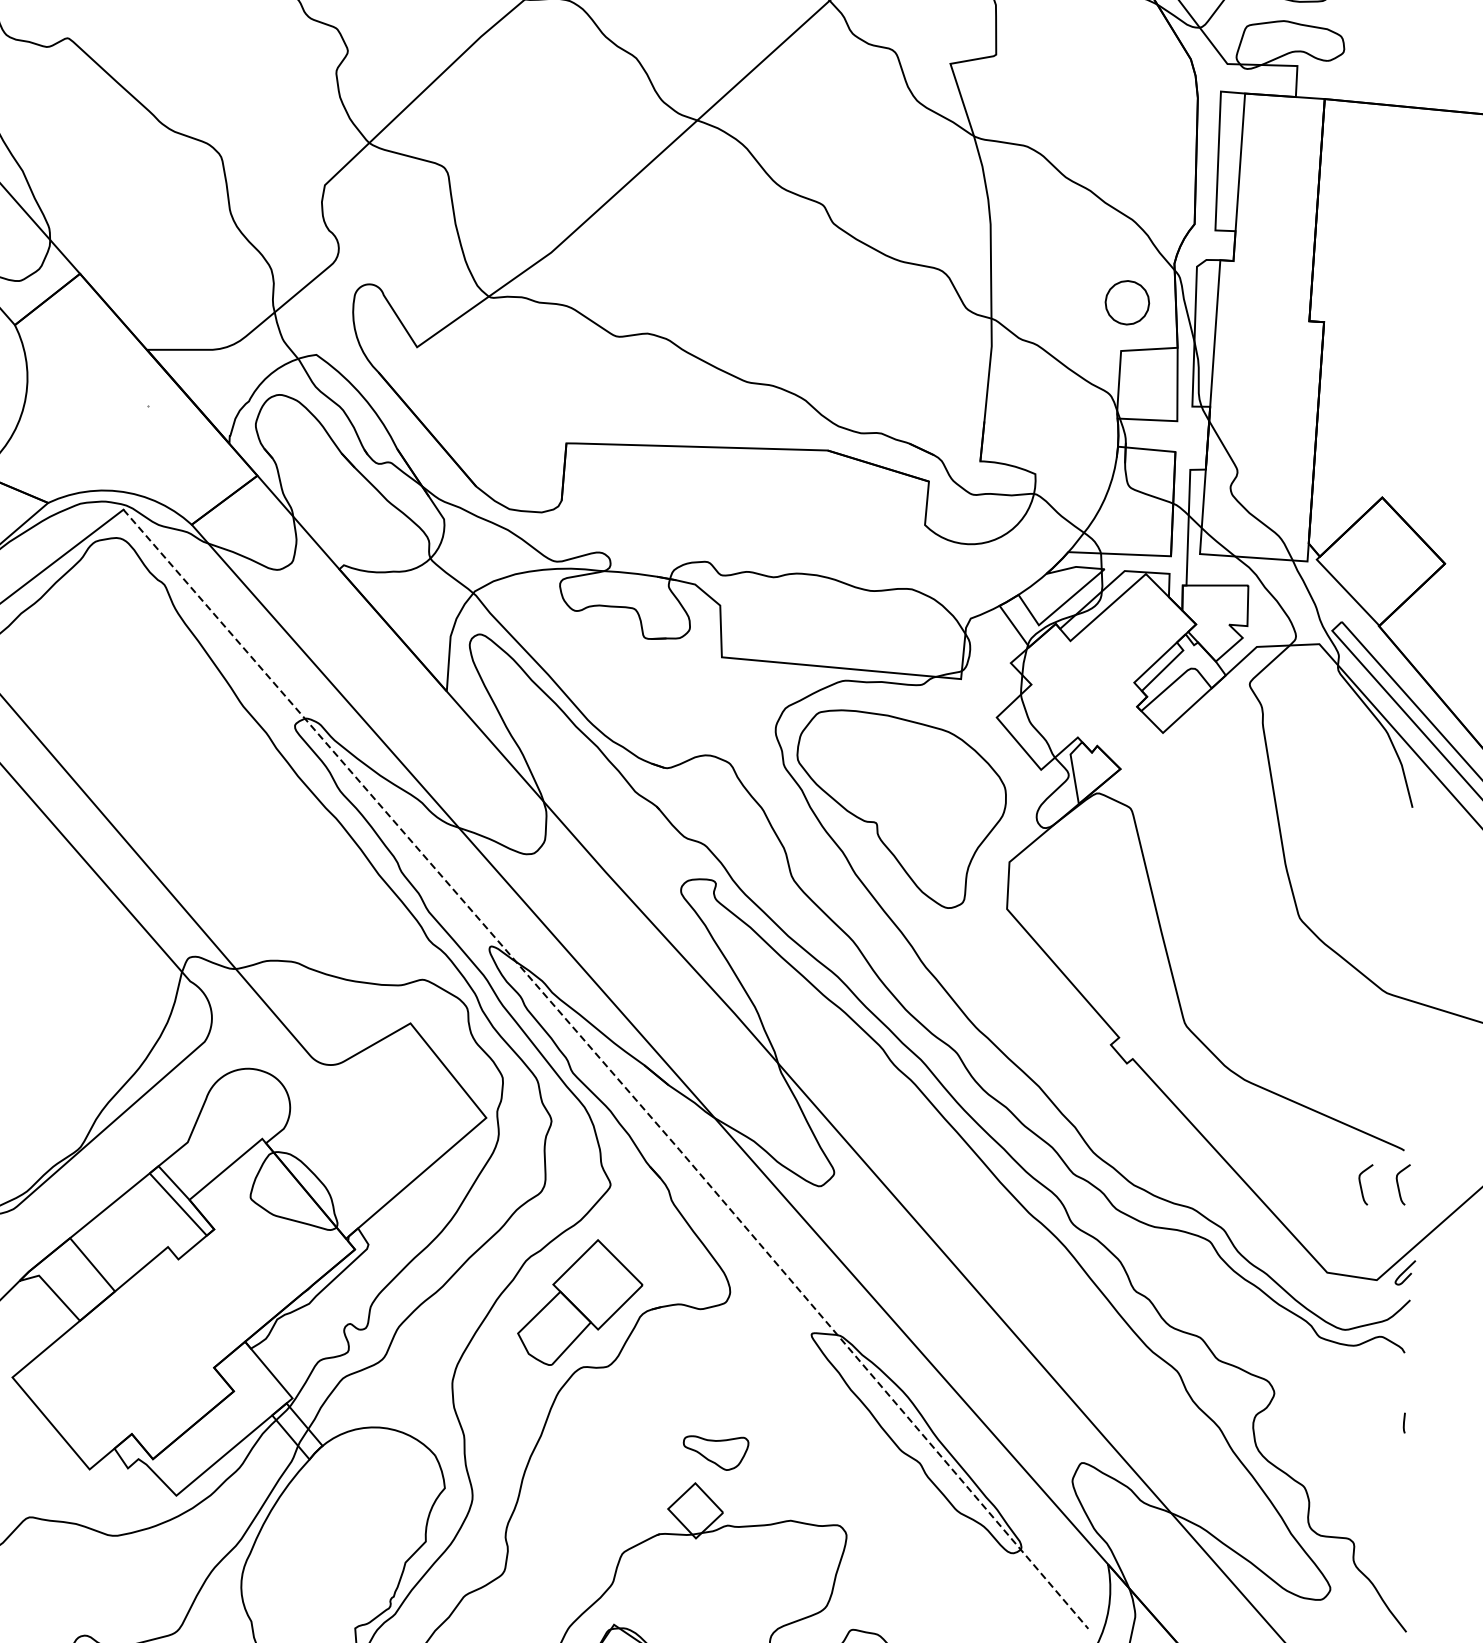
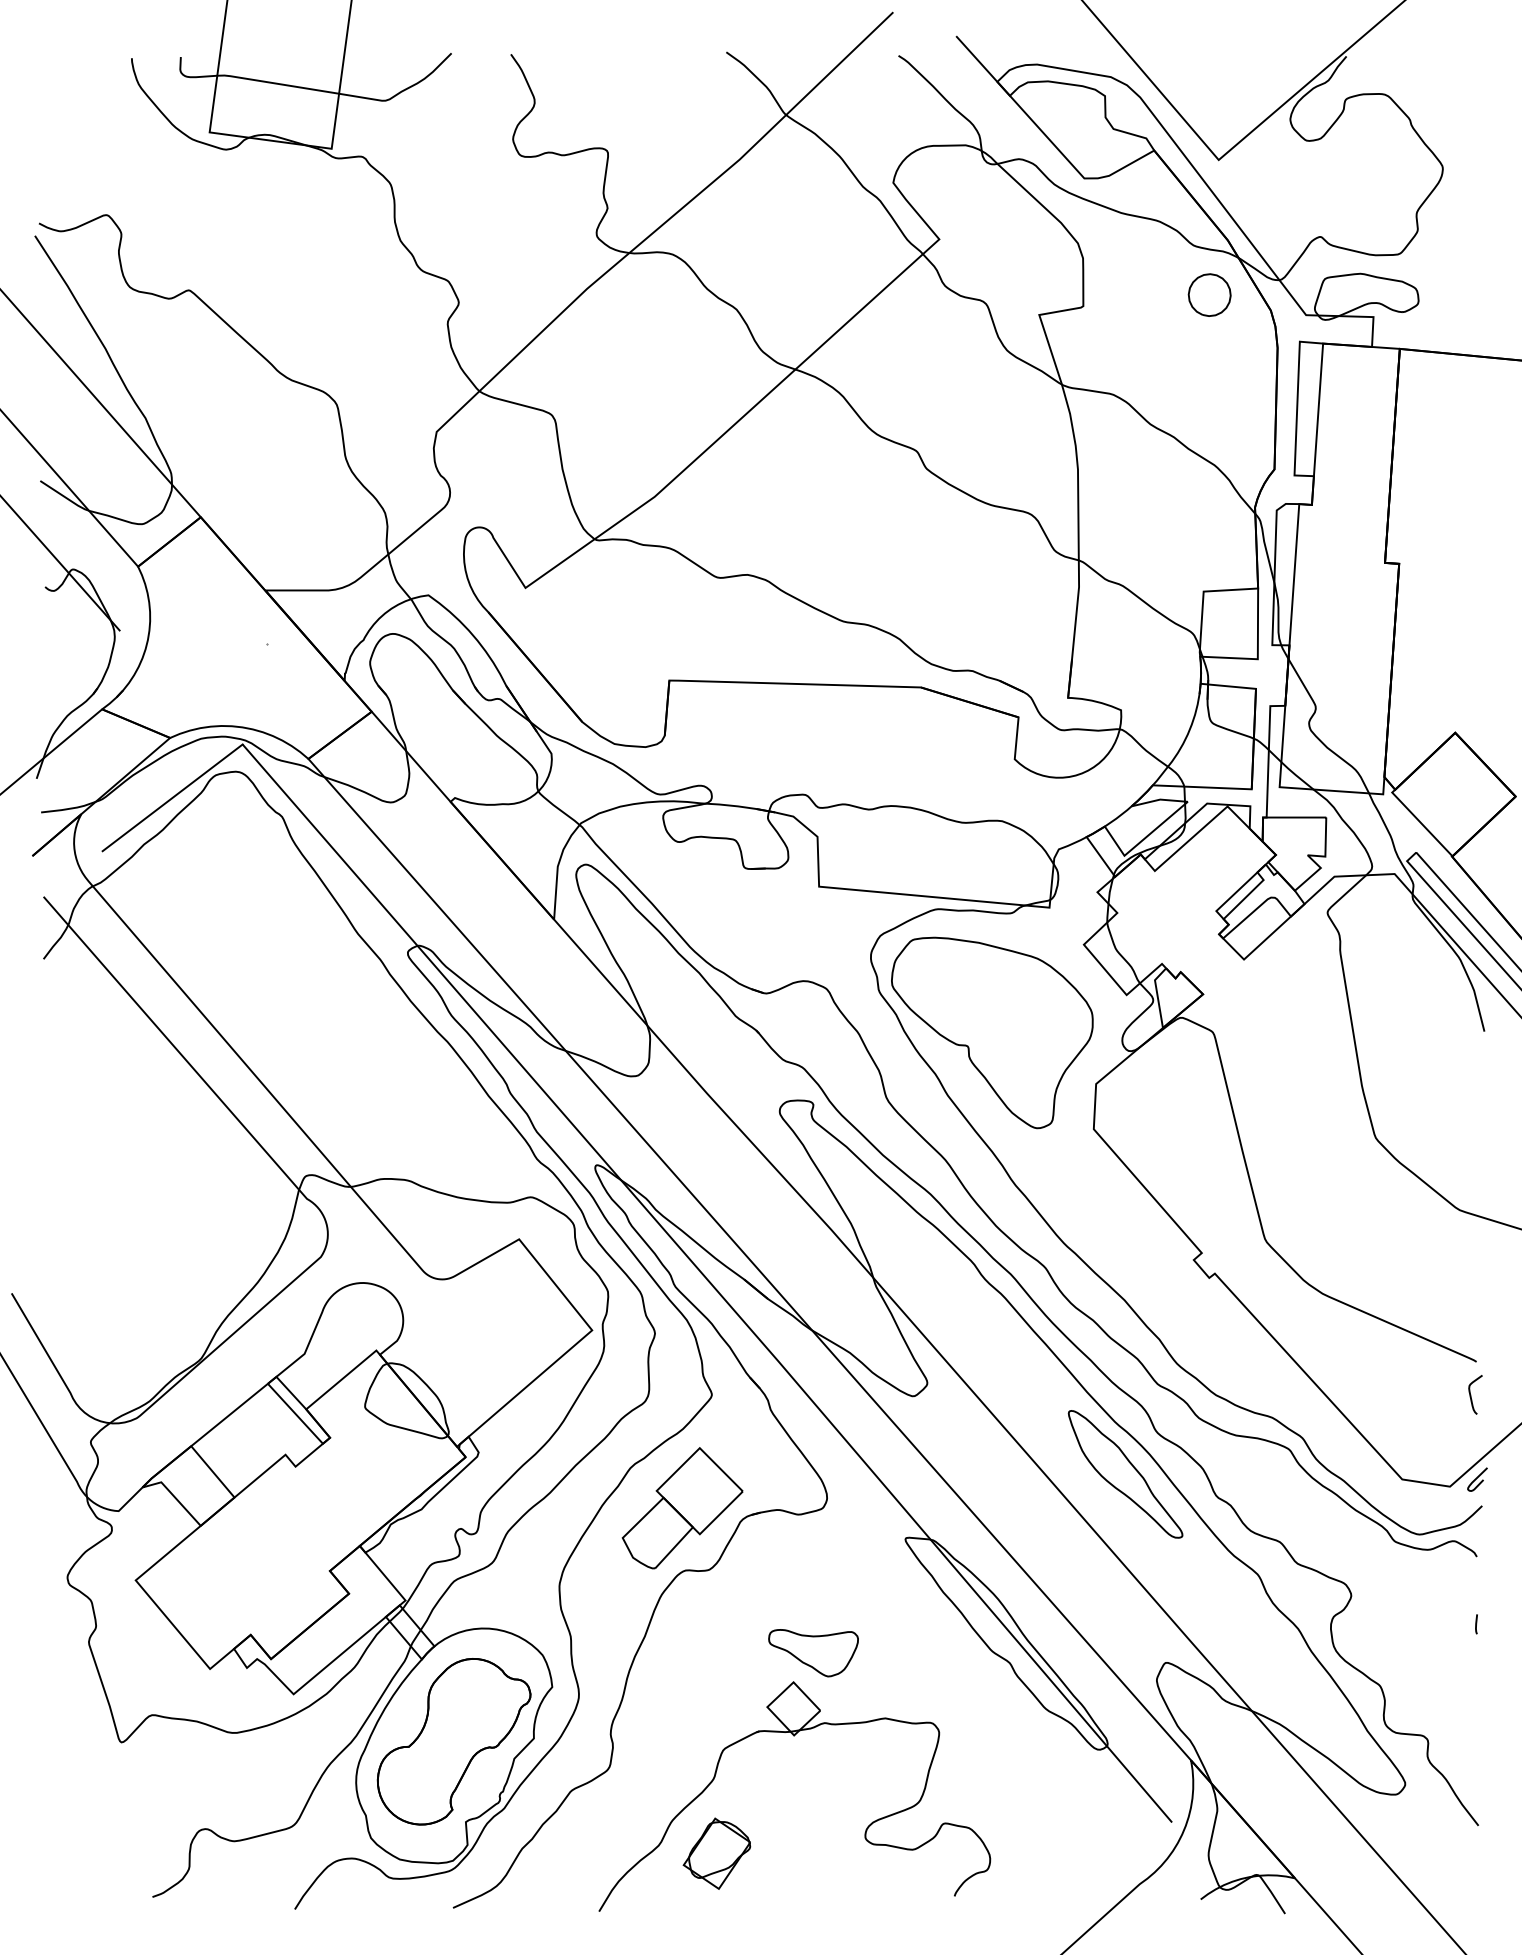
part: (1127, 302) -> (1209, 294), moved
line: (609, 1068) -> (710, 1282), dashed -> solid
curve: (1361, 1184) -> (1435, 1394), removed
part: (1039, 1267) -> (1125, 1474), added
part: (716, 1453) -> (813, 1653), size x1.43
part: (342, 1544) -> (453, 1741), added

